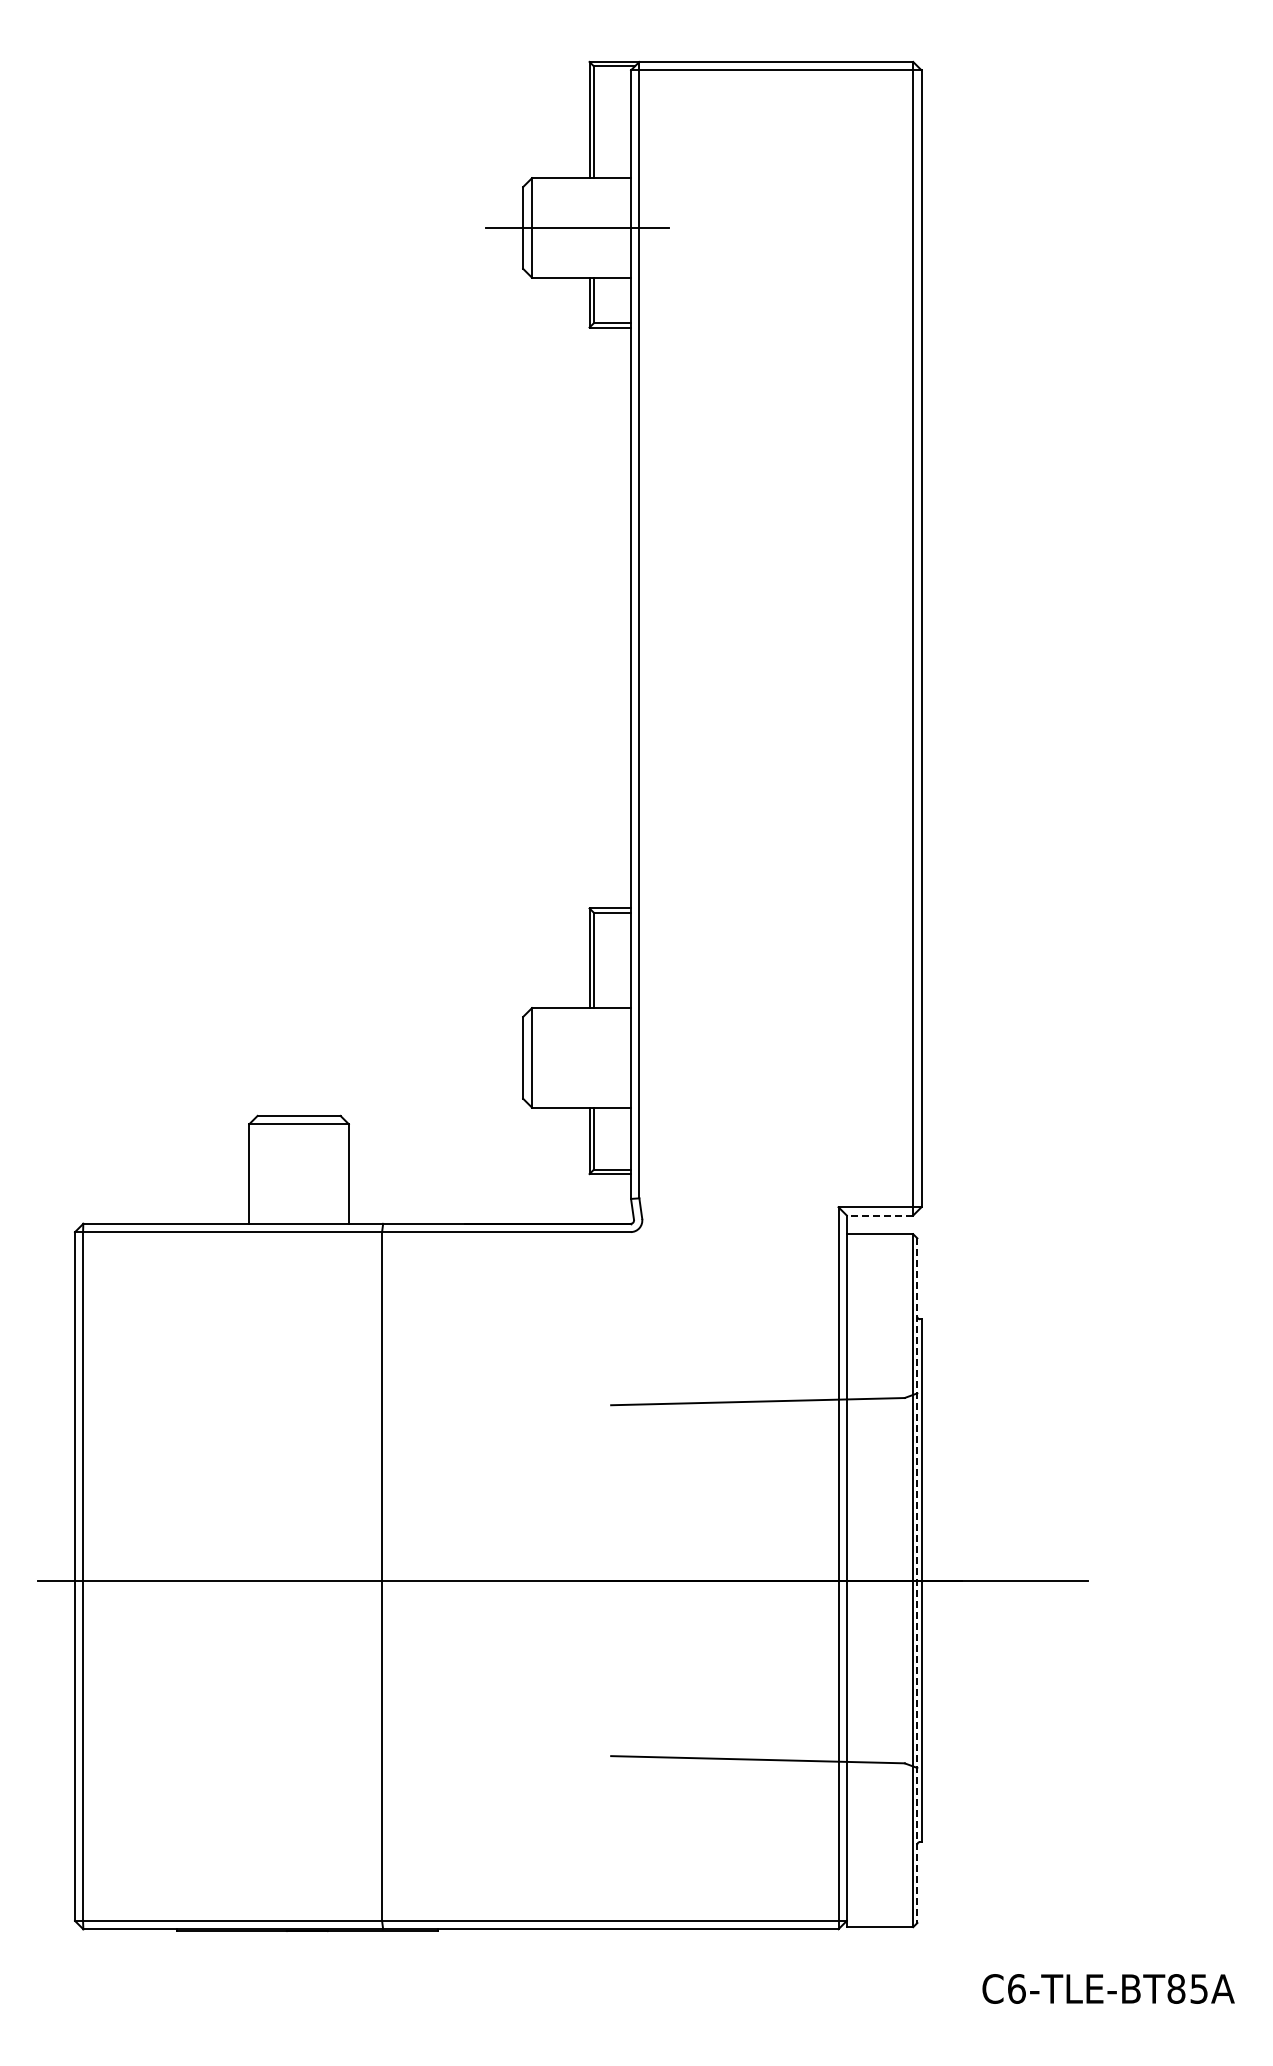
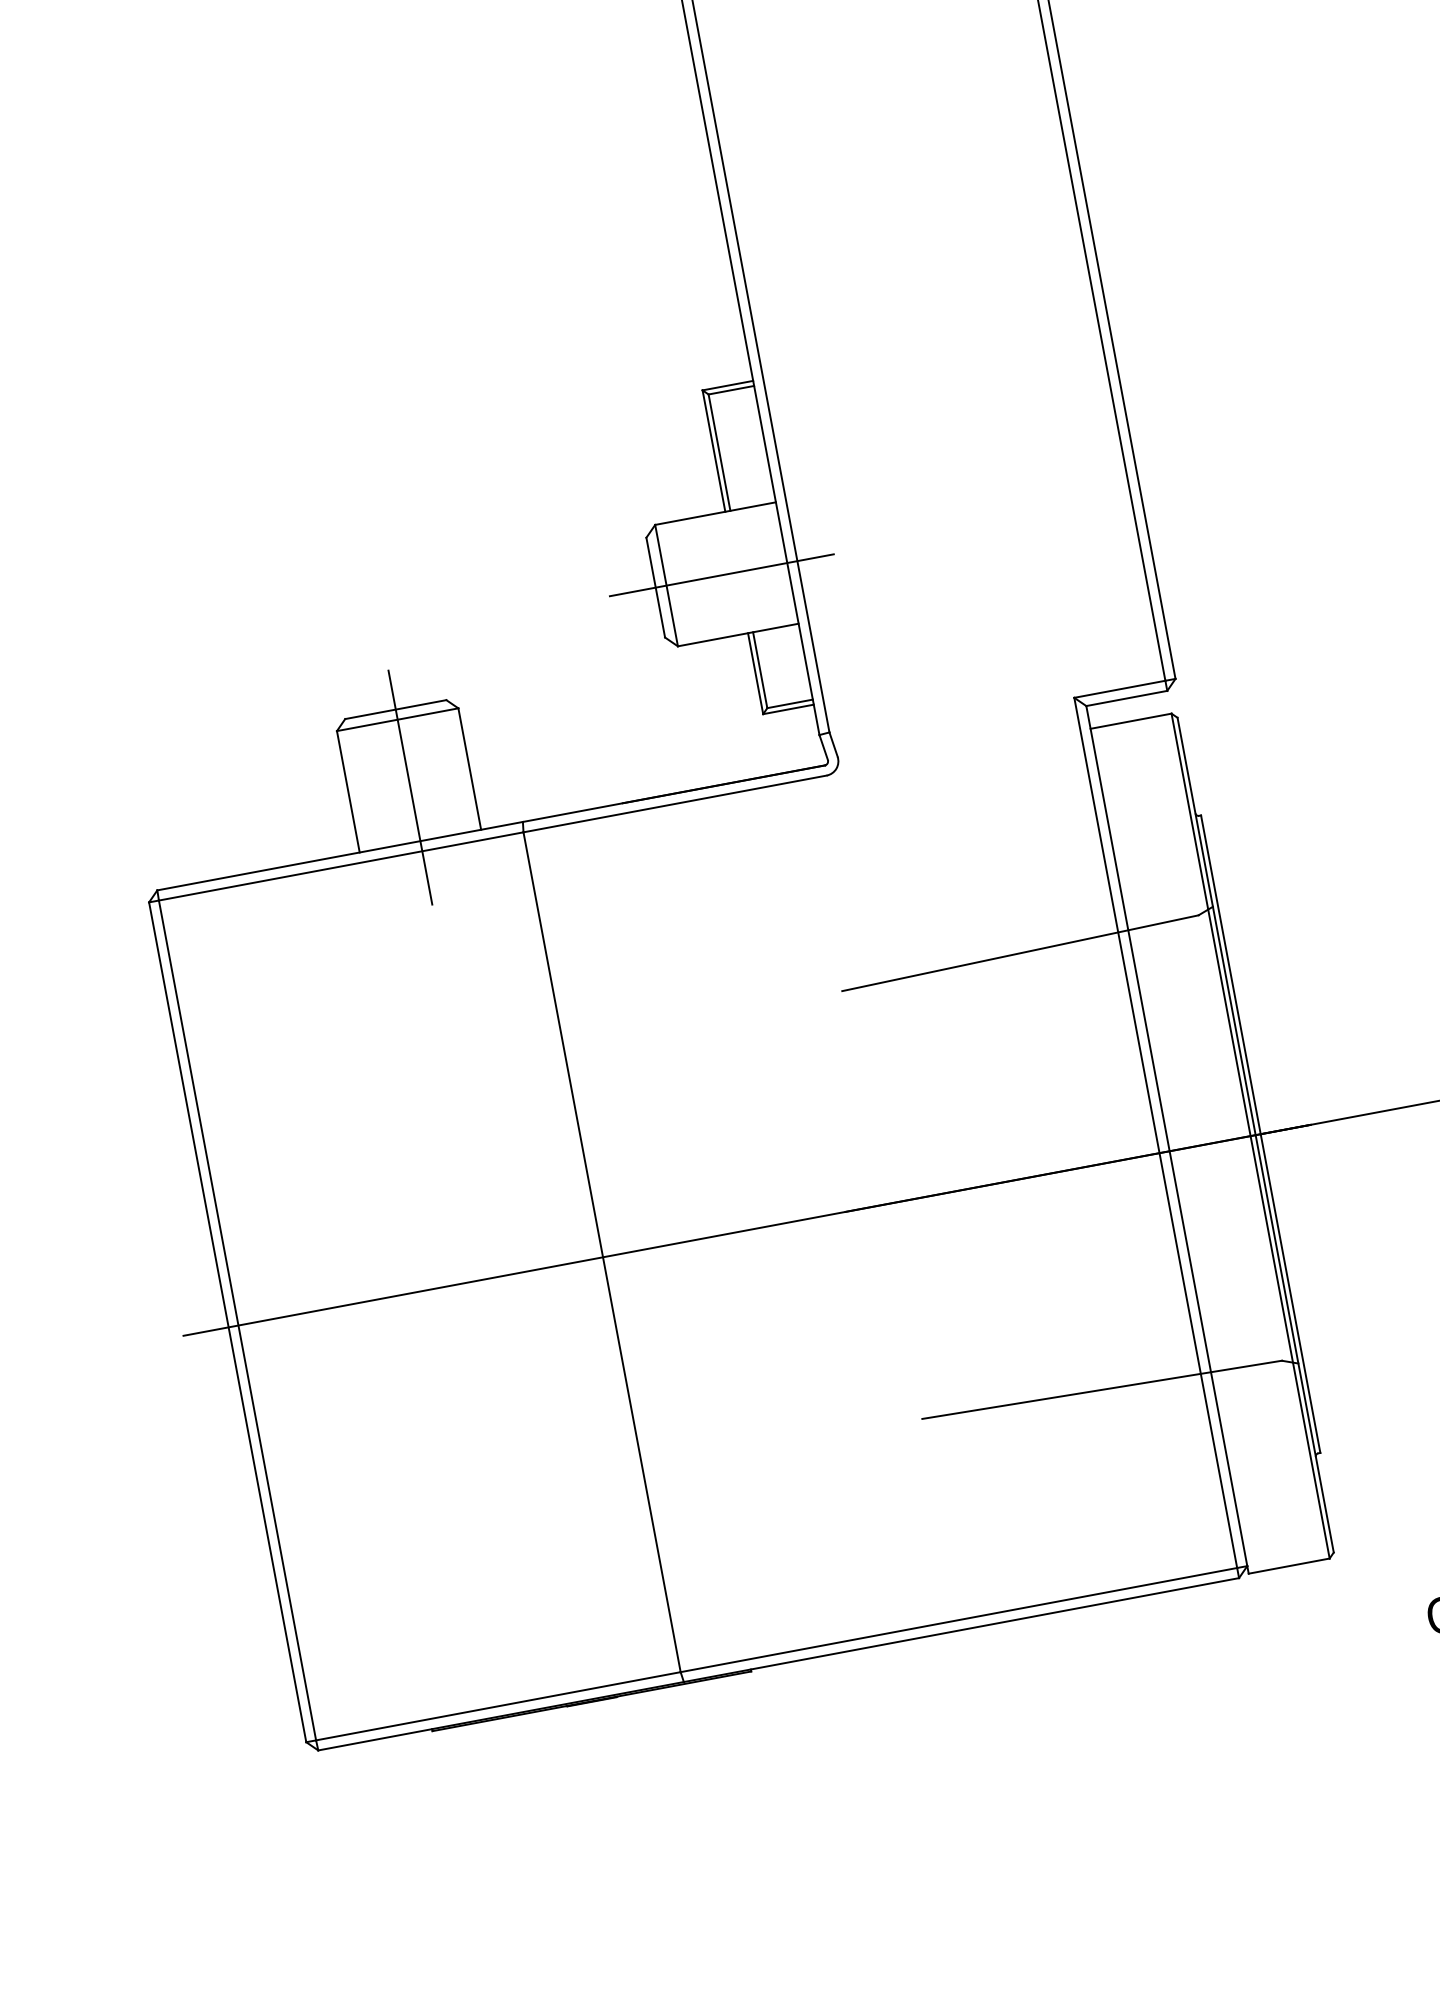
line: (577, 1057) -> (721, 574), added
line: (299, 1179) -> (410, 787), added
line: (879, 1215) -> (1126, 698), dashed -> solid
line: (917, 1581) -> (1256, 1136), dashed -> solid

